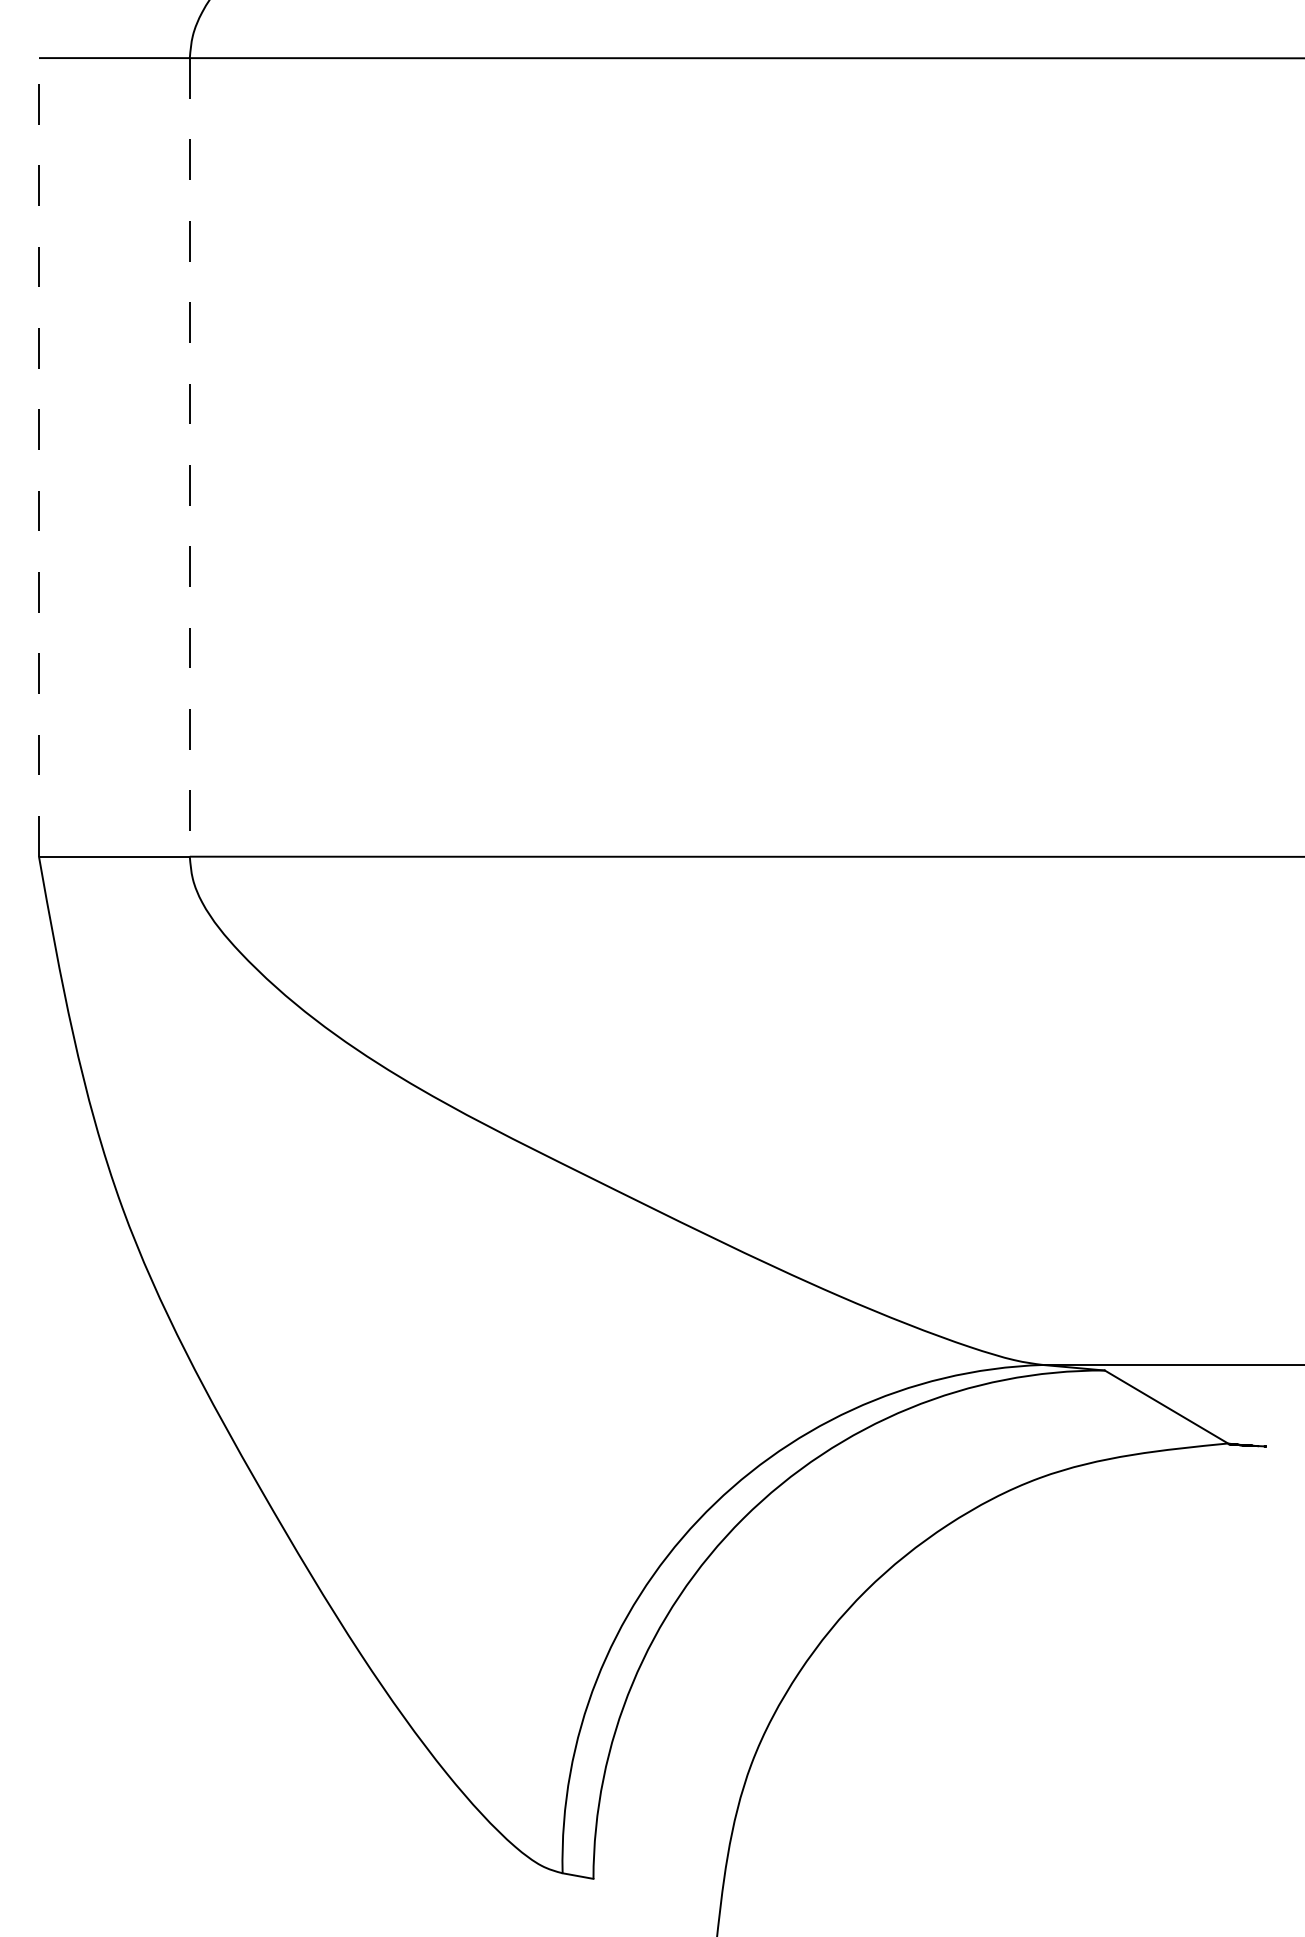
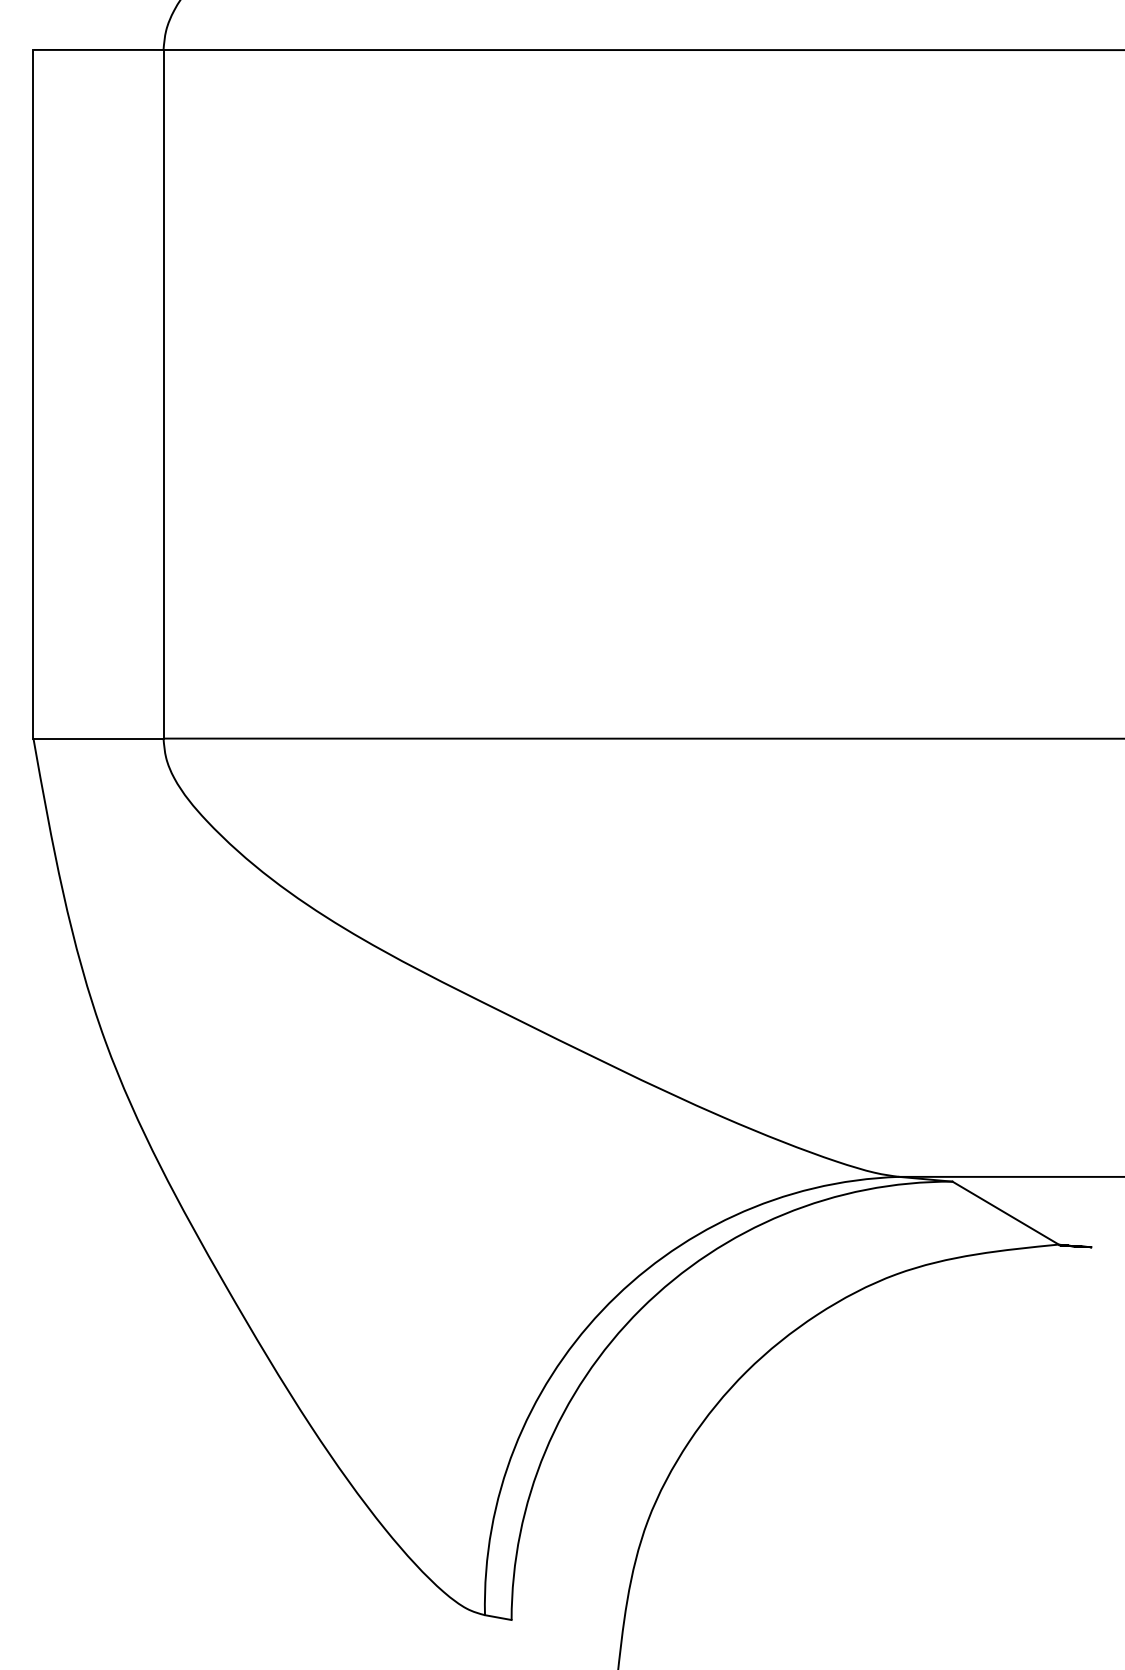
line: (39, 456) -> (33, 393), dashed -> solid
line: (189, 457) -> (163, 394), dashed -> solid

